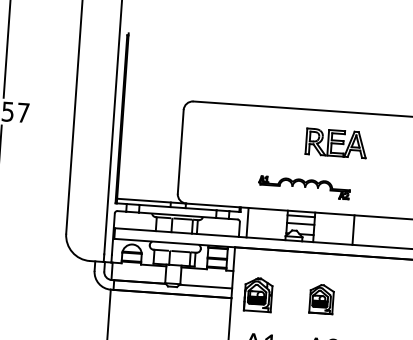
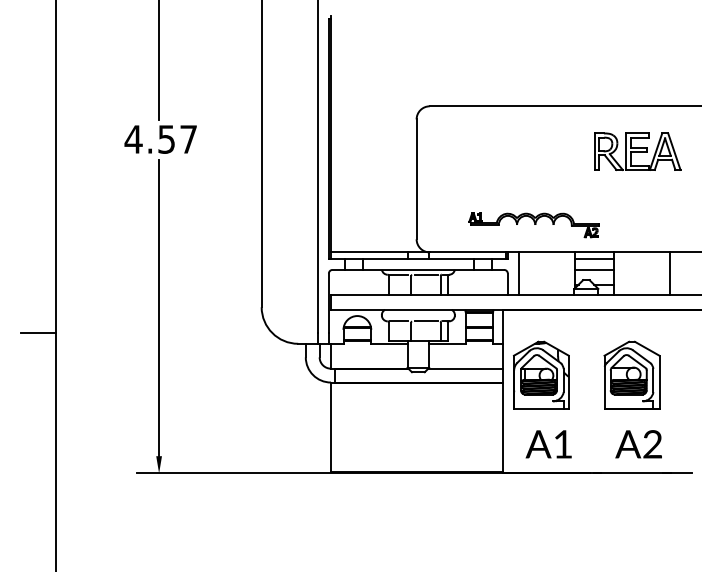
part: (303, 187) -> (533, 225), moved
part: (258, 294) -> (541, 374), size x1.43
part: (321, 298) -> (631, 374), size x1.67

